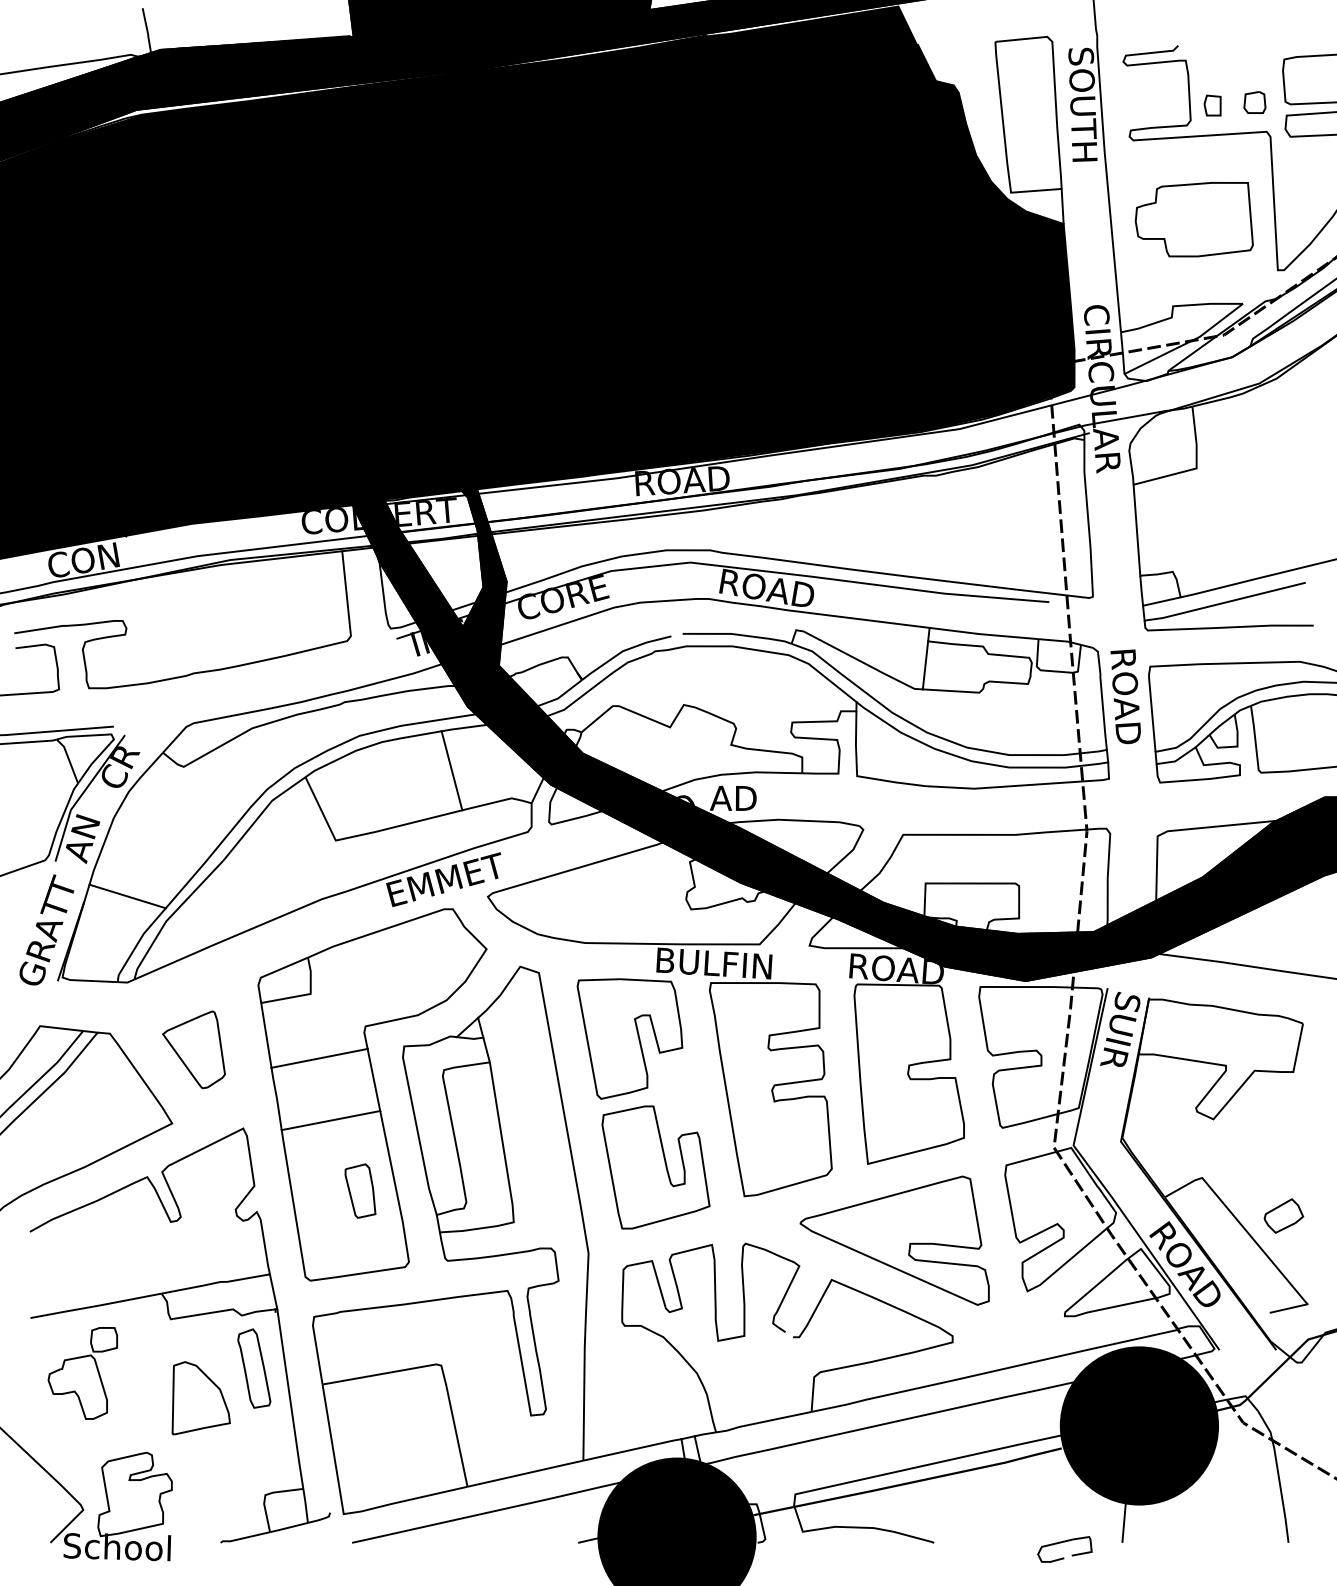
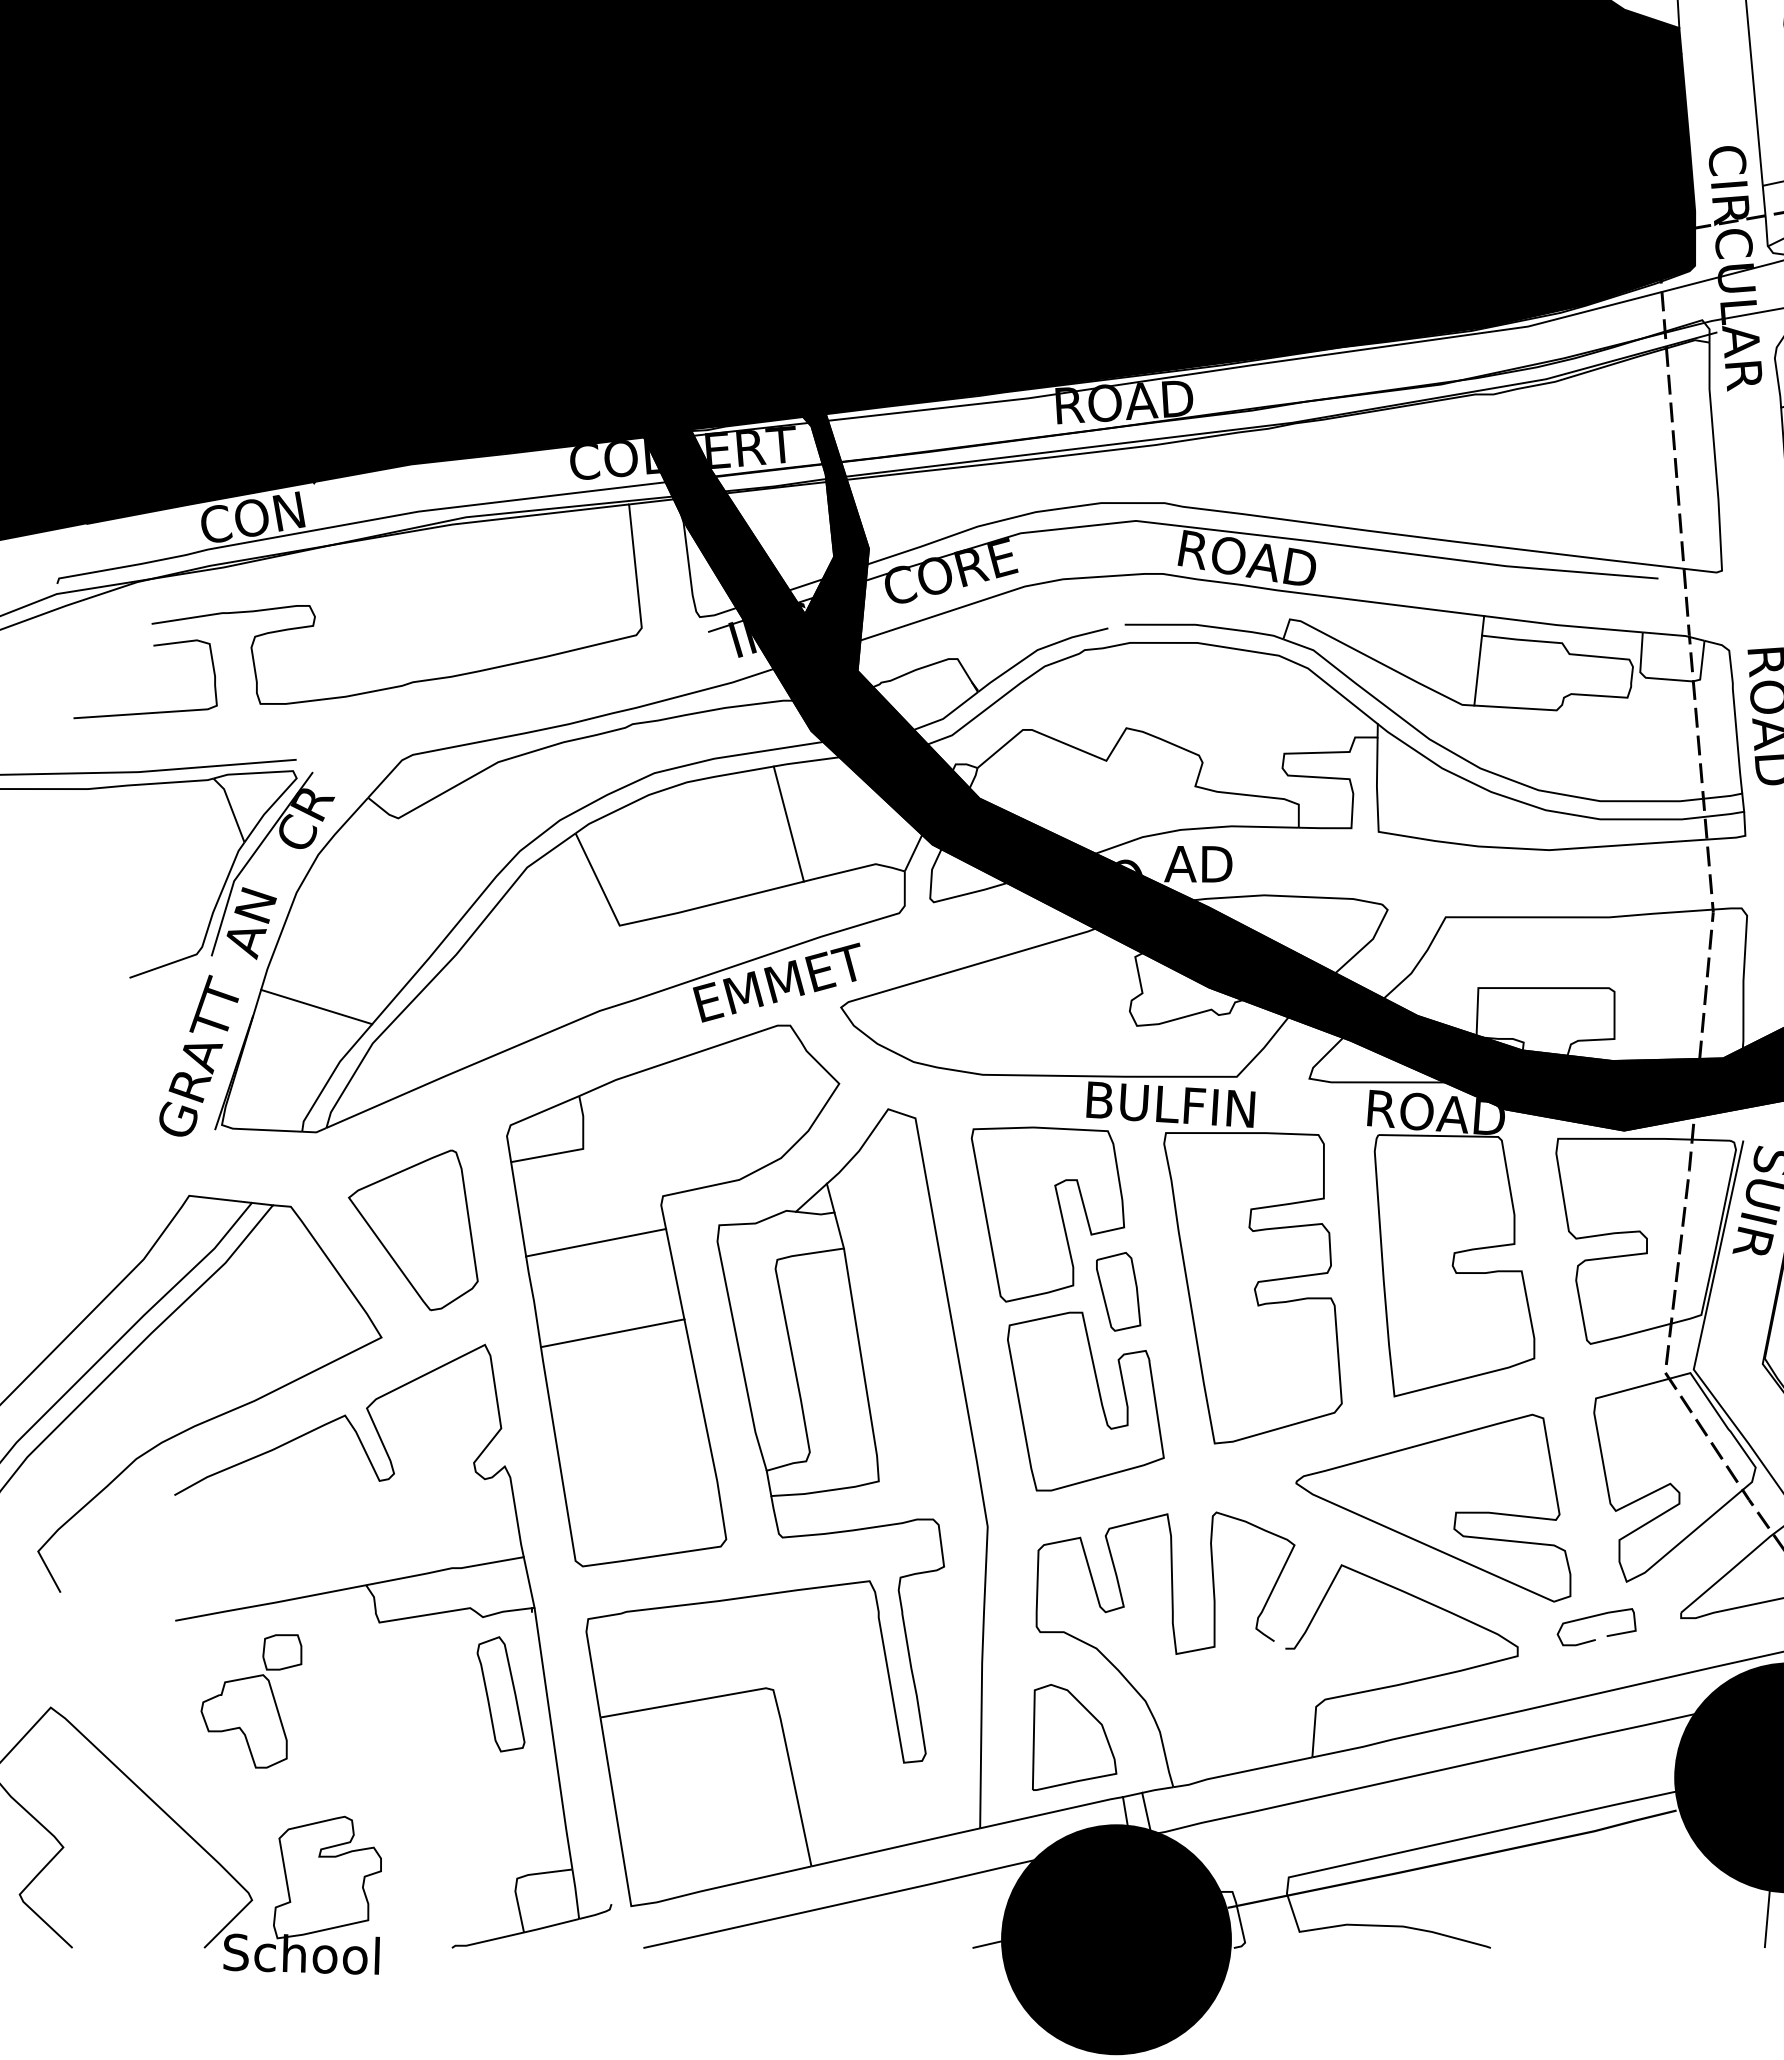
part: (193, 1049) -> (412, 1229), size x1.43
part: (360, 1190) -> (1118, 1290), moved
part: (200, 1398) -> (1073, 1737), moved
curve: (1061, 1543) -> (1591, 1618), moved

